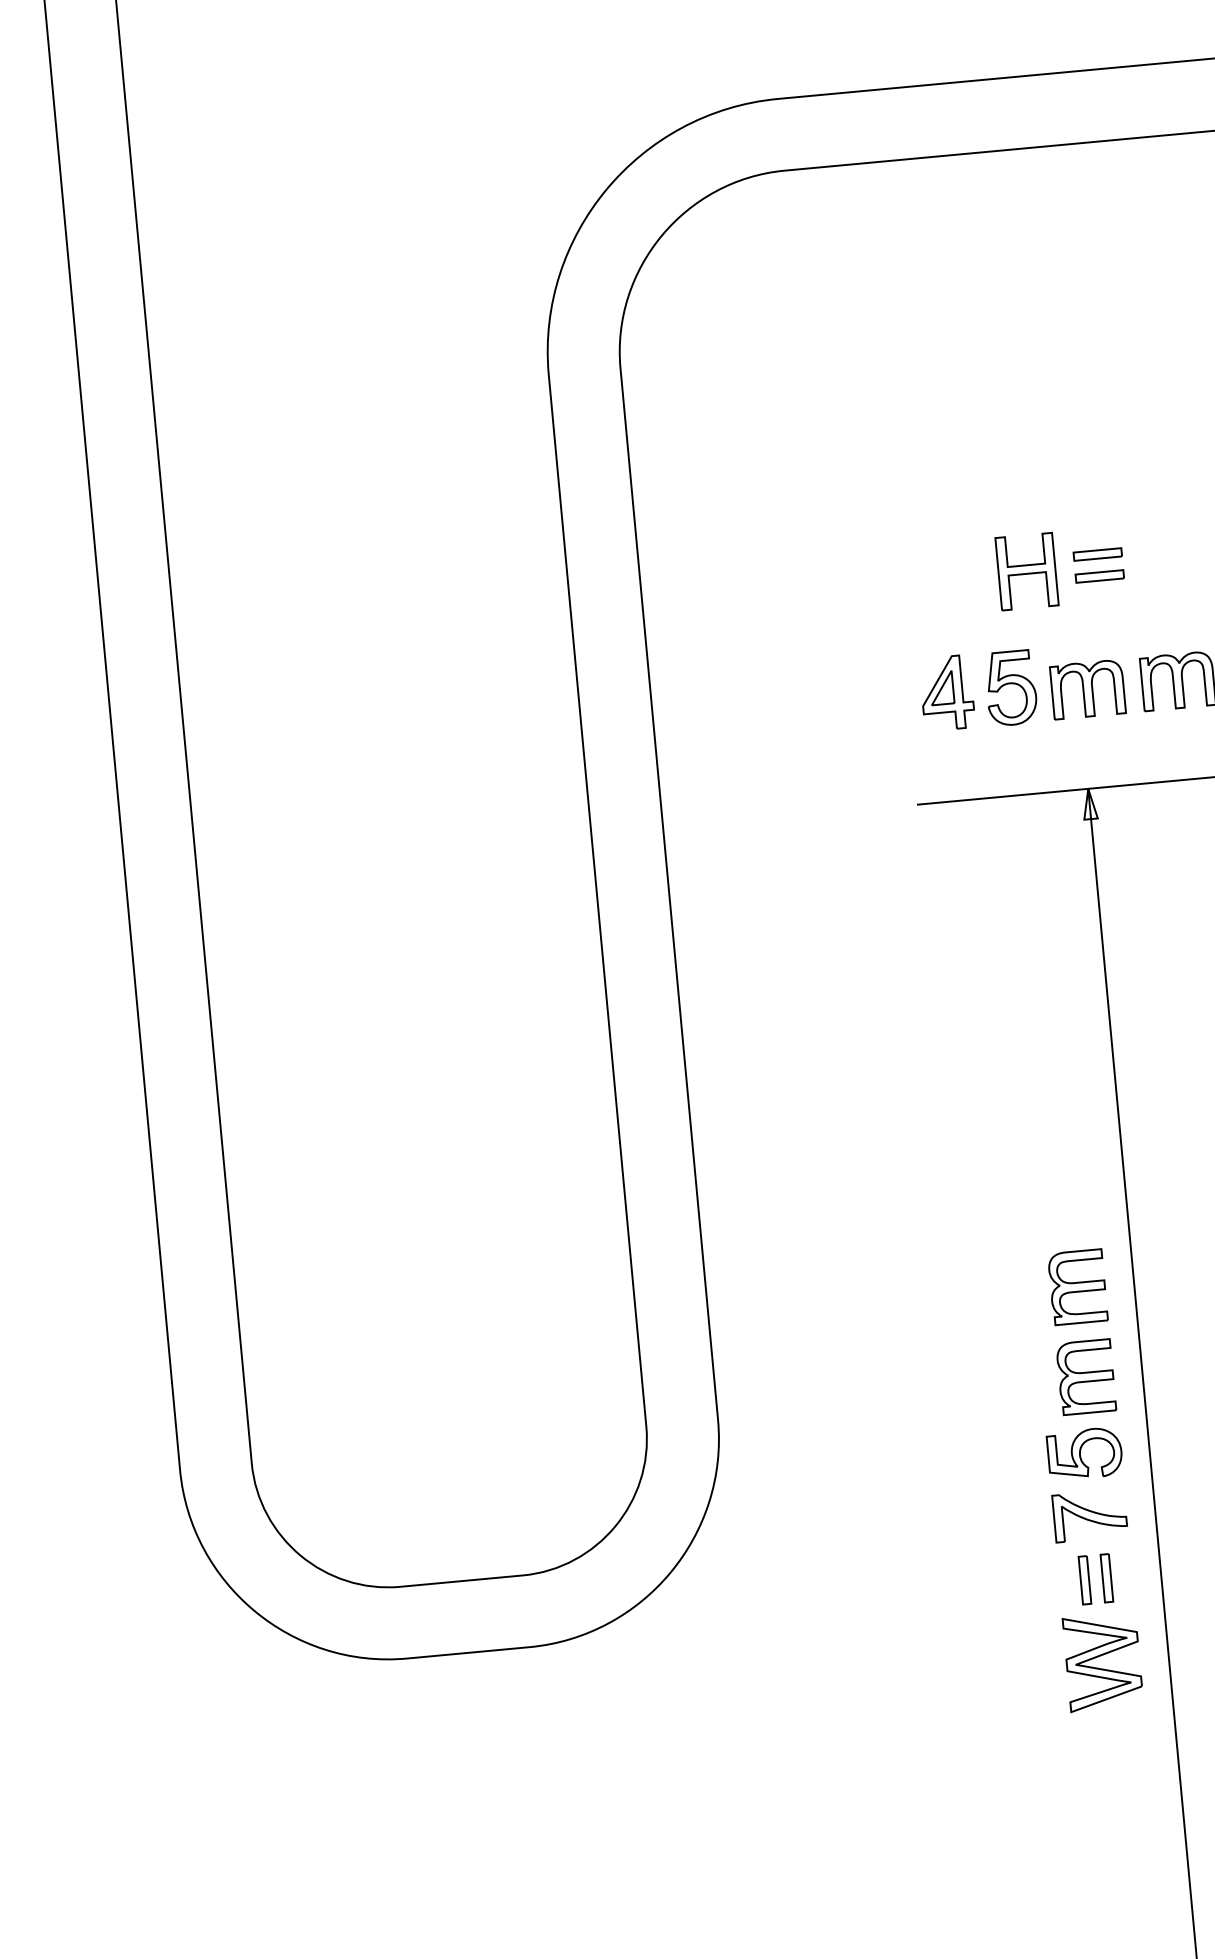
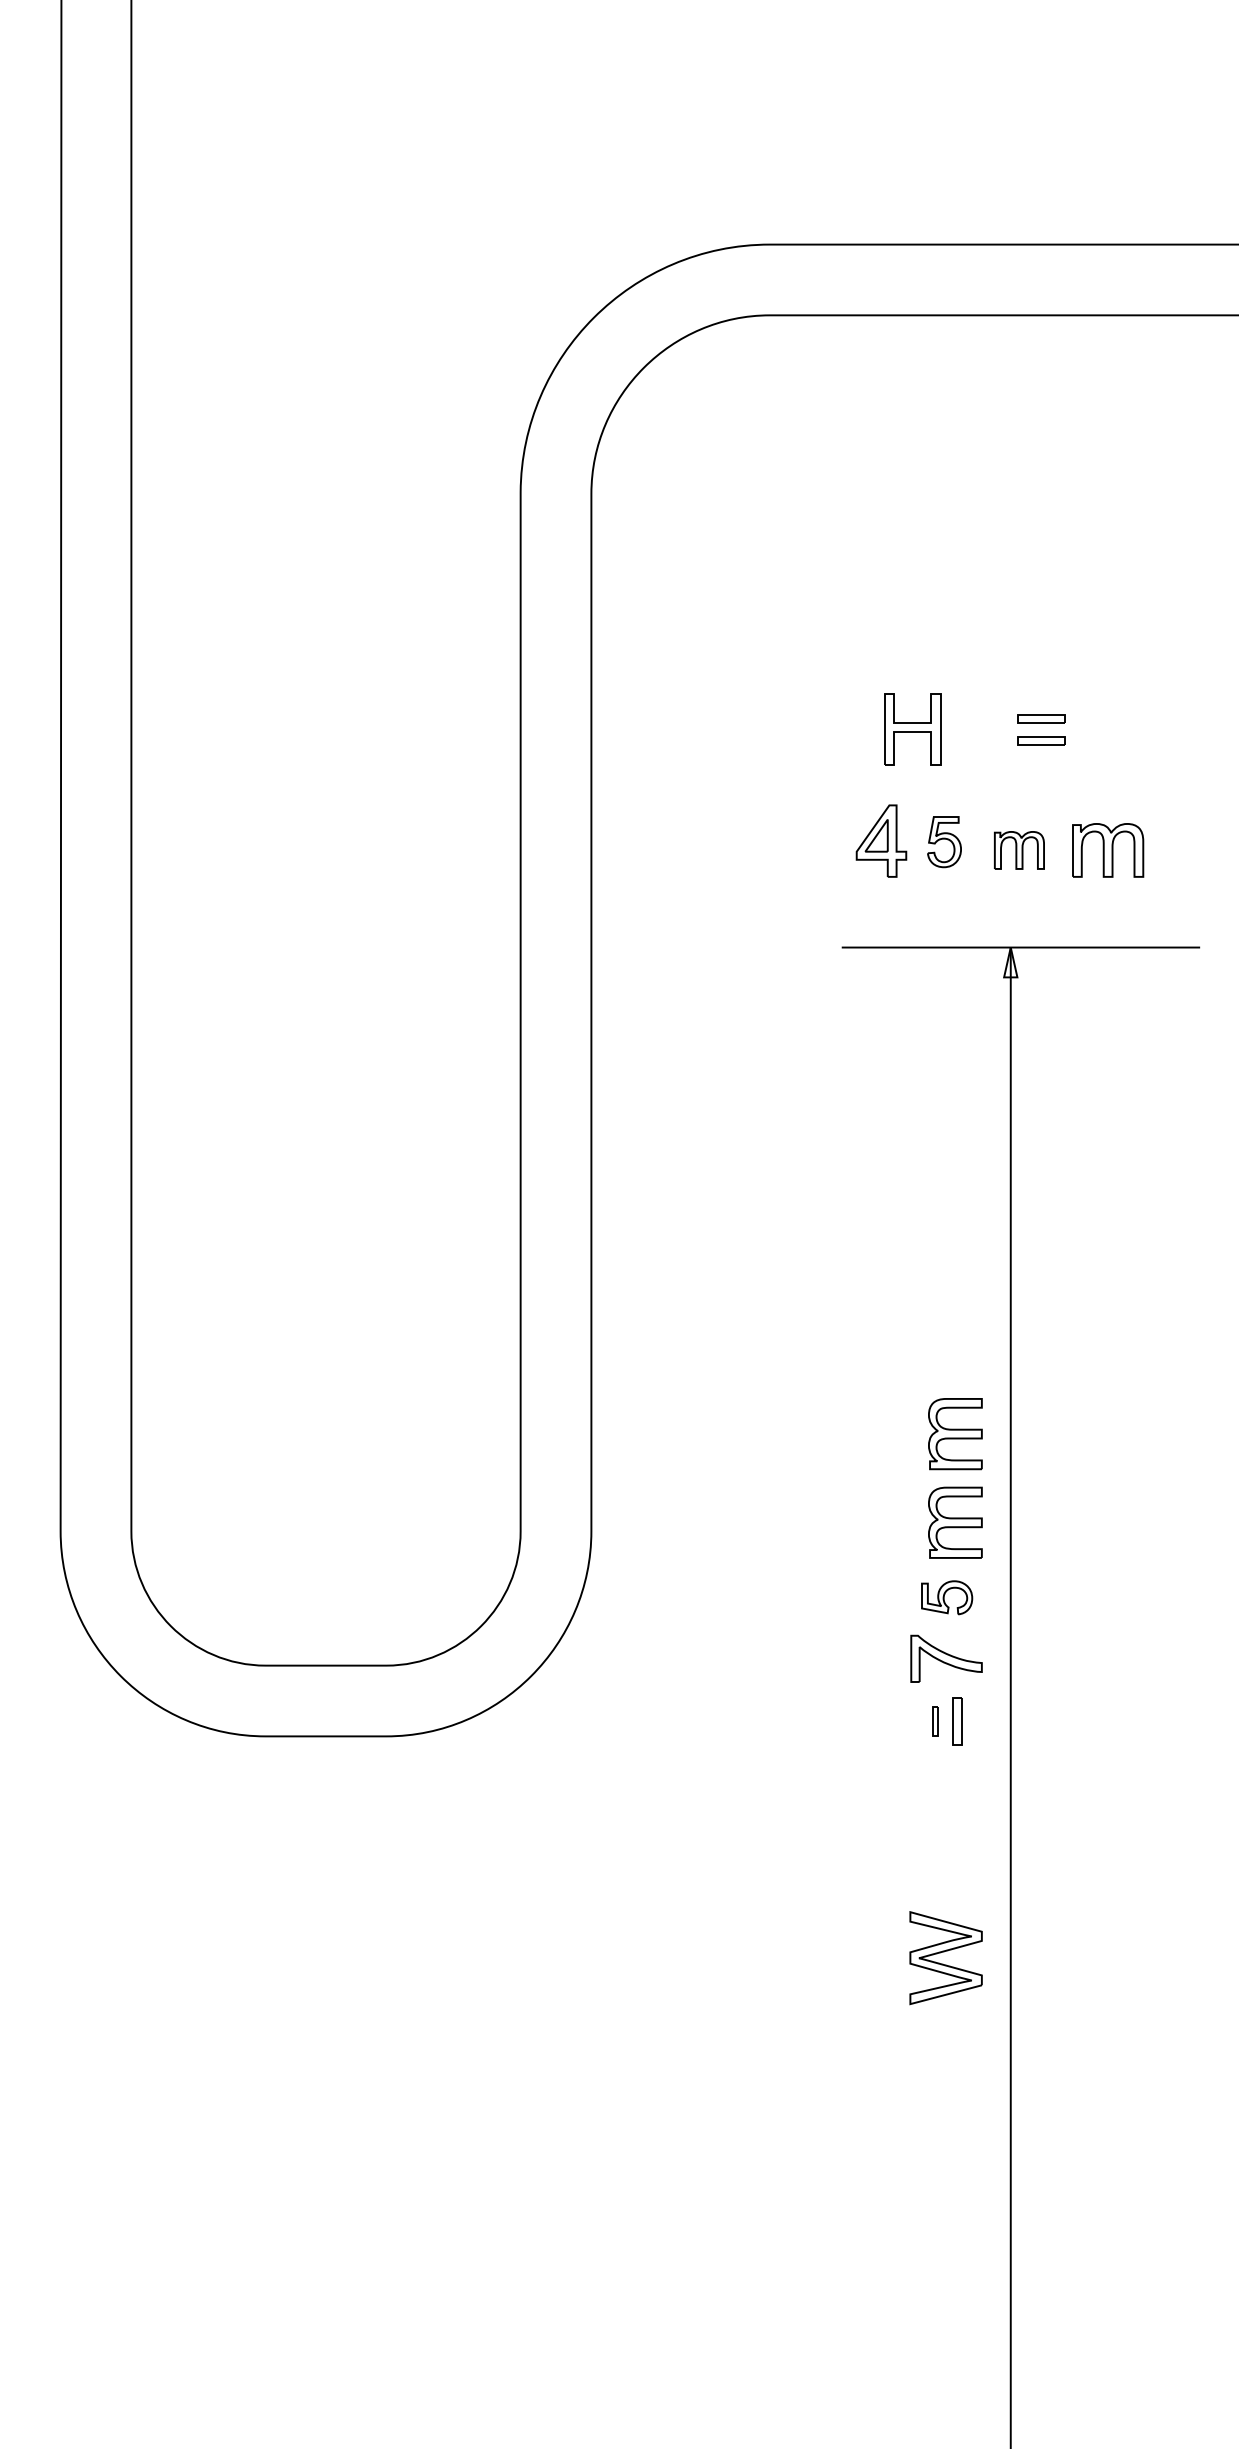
part: (1026, 571) -> (912, 729), moved
part: (1011, 687) -> (944, 841), size x0.7
part: (1087, 689) -> (1019, 850), size x0.7
part: (1084, 1453) -> (946, 1597), size x0.7
part: (1084, 1580) -> (935, 1721), size x0.6
part: (1102, 1662) -> (945, 1958), moved

